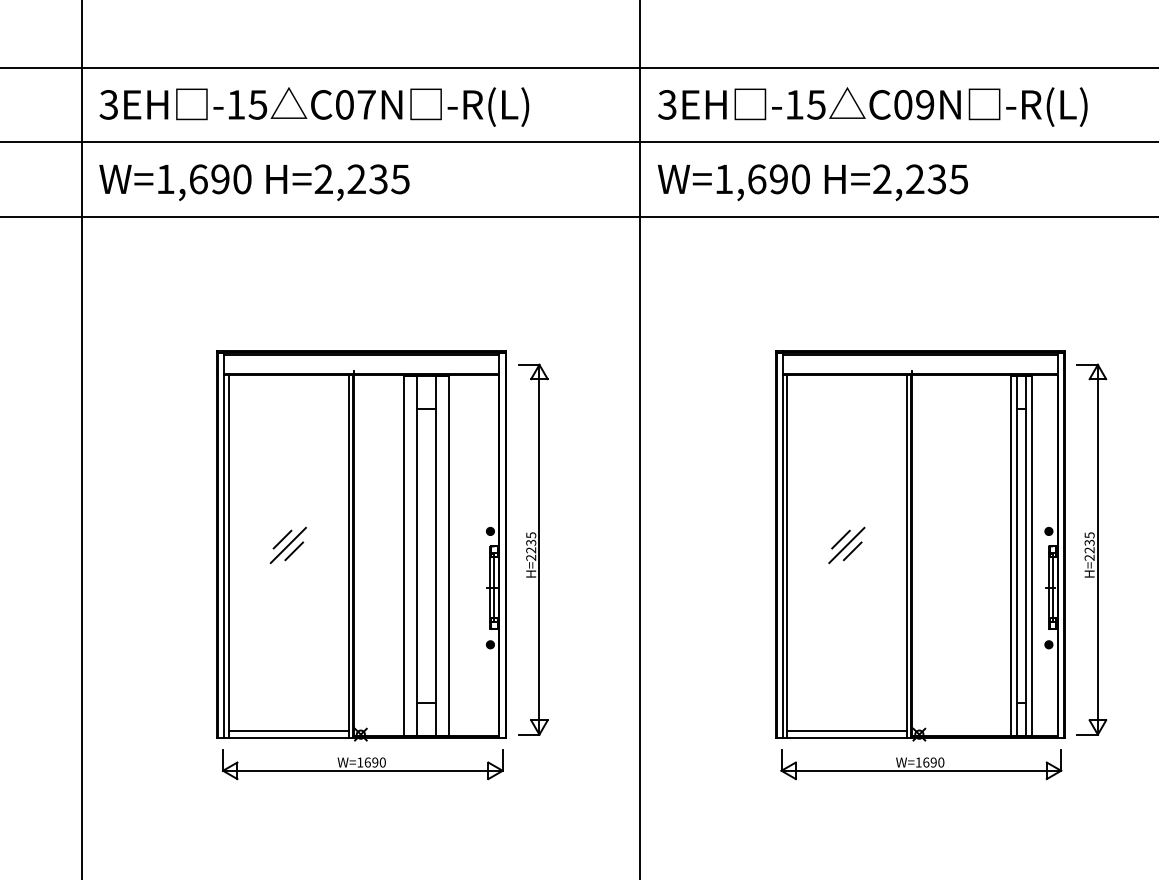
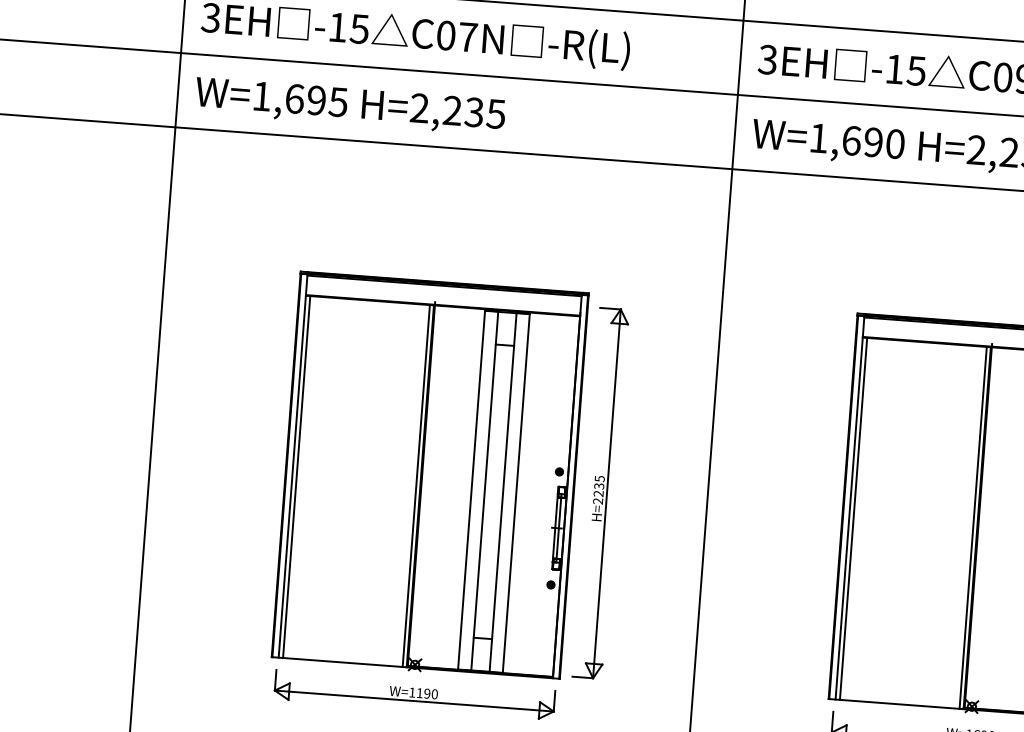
text: (241, 179) -> (337, 102), W=1,690 -> W=1,695
line: (840, 539) -> (907, 506), removed
part: (287, 545) -> (356, 470), removed
line: (846, 545) -> (913, 512), removed
line: (852, 551) -> (918, 519), removed
line: (288, 731) -> (343, 656), removed
line: (847, 731) -> (900, 698), removed
text: (367, 762) -> (419, 693), W=1690 -> W=1190

